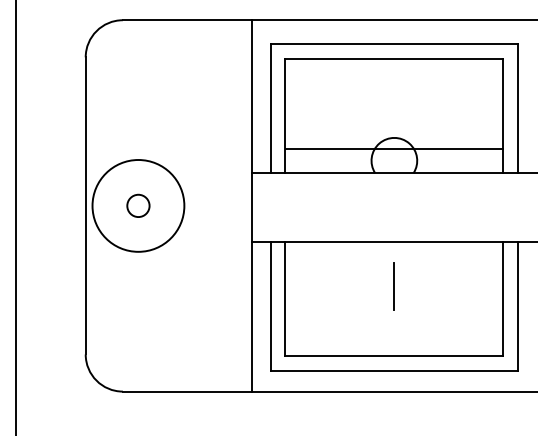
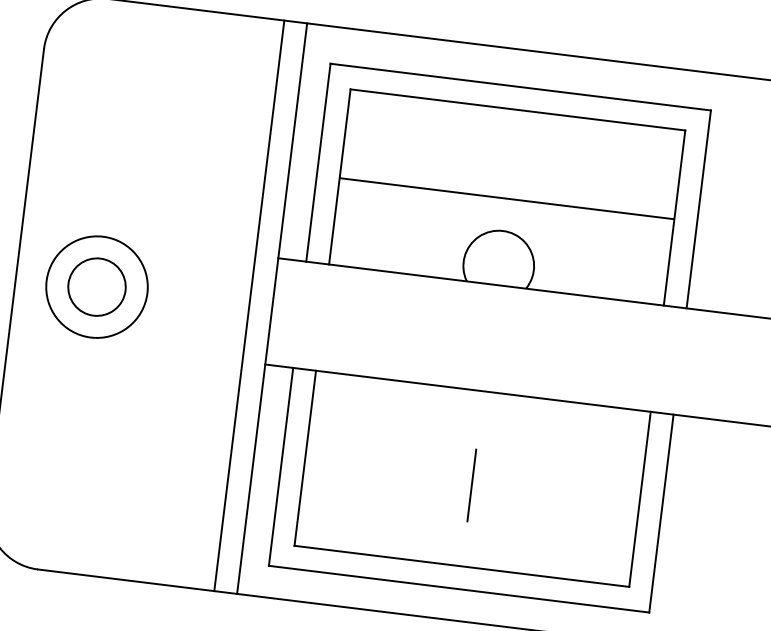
line: (393, 148) -> (505, 197), moved
circle: (138, 205) -> (97, 286), size x0.71
circle: (138, 205) -> (97, 286), size x1.67
line: (237, 205) -> (249, 305), added
line: (393, 286) -> (470, 485), moved

